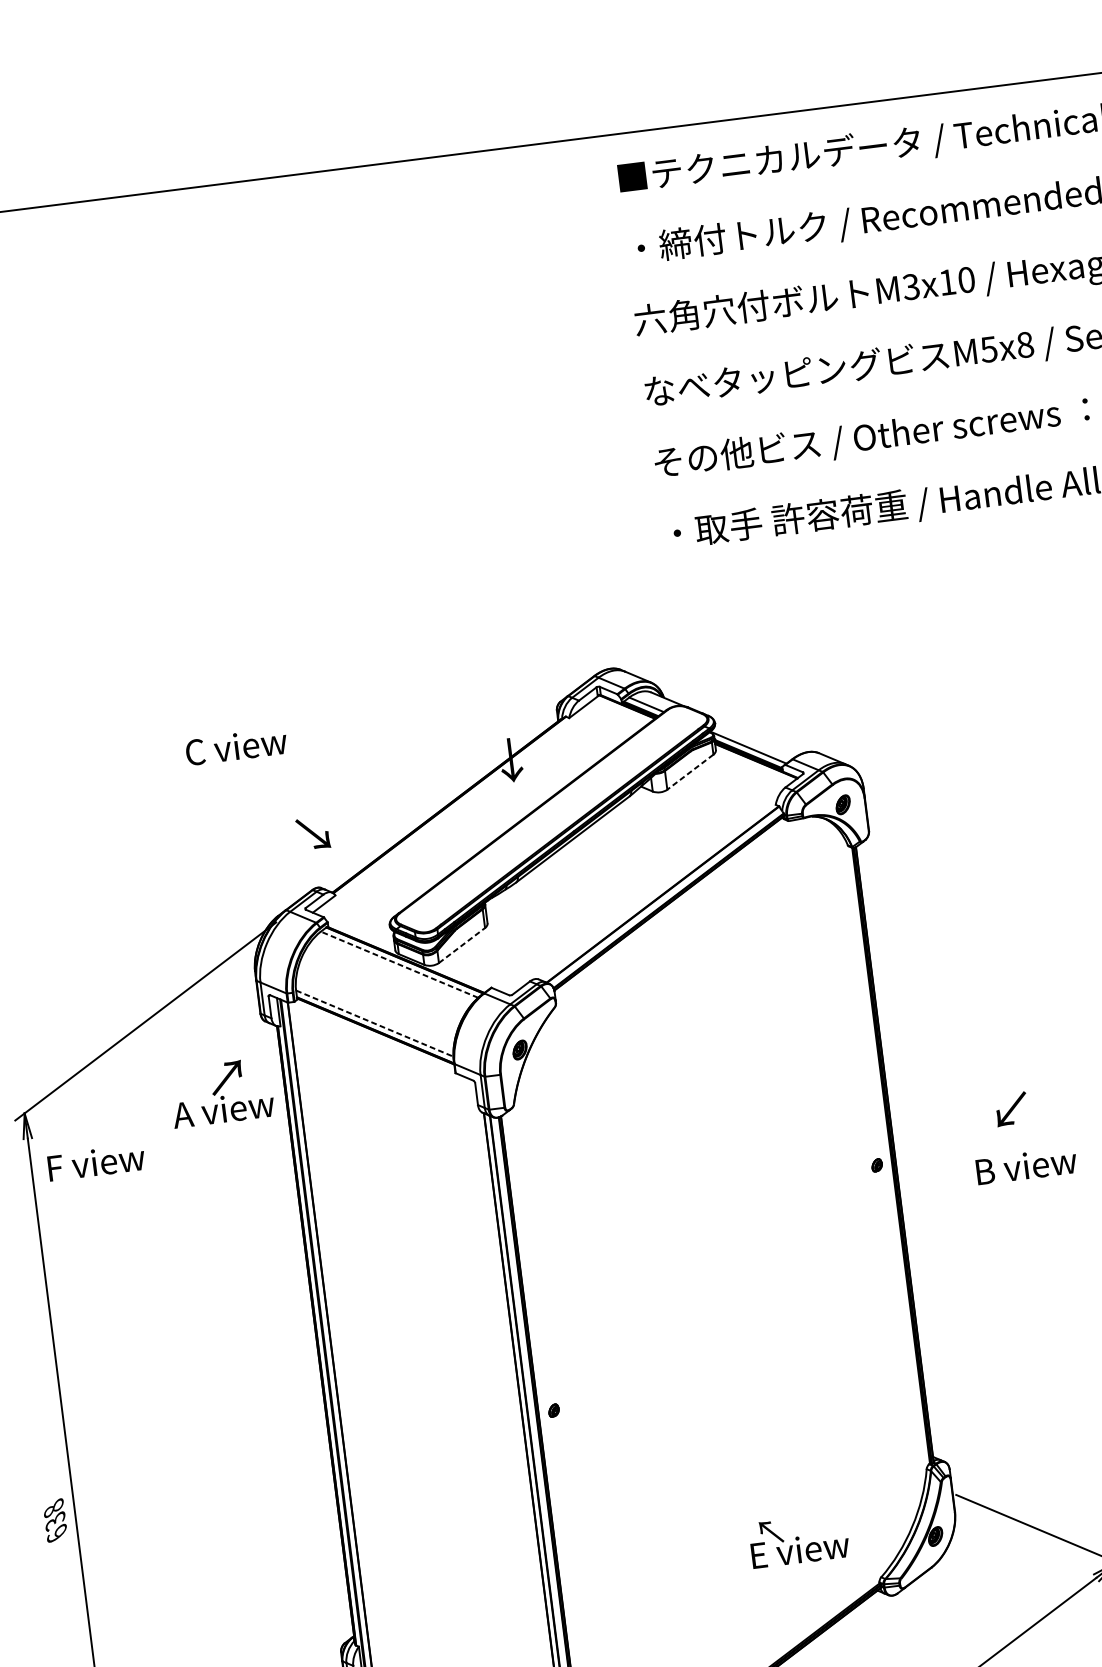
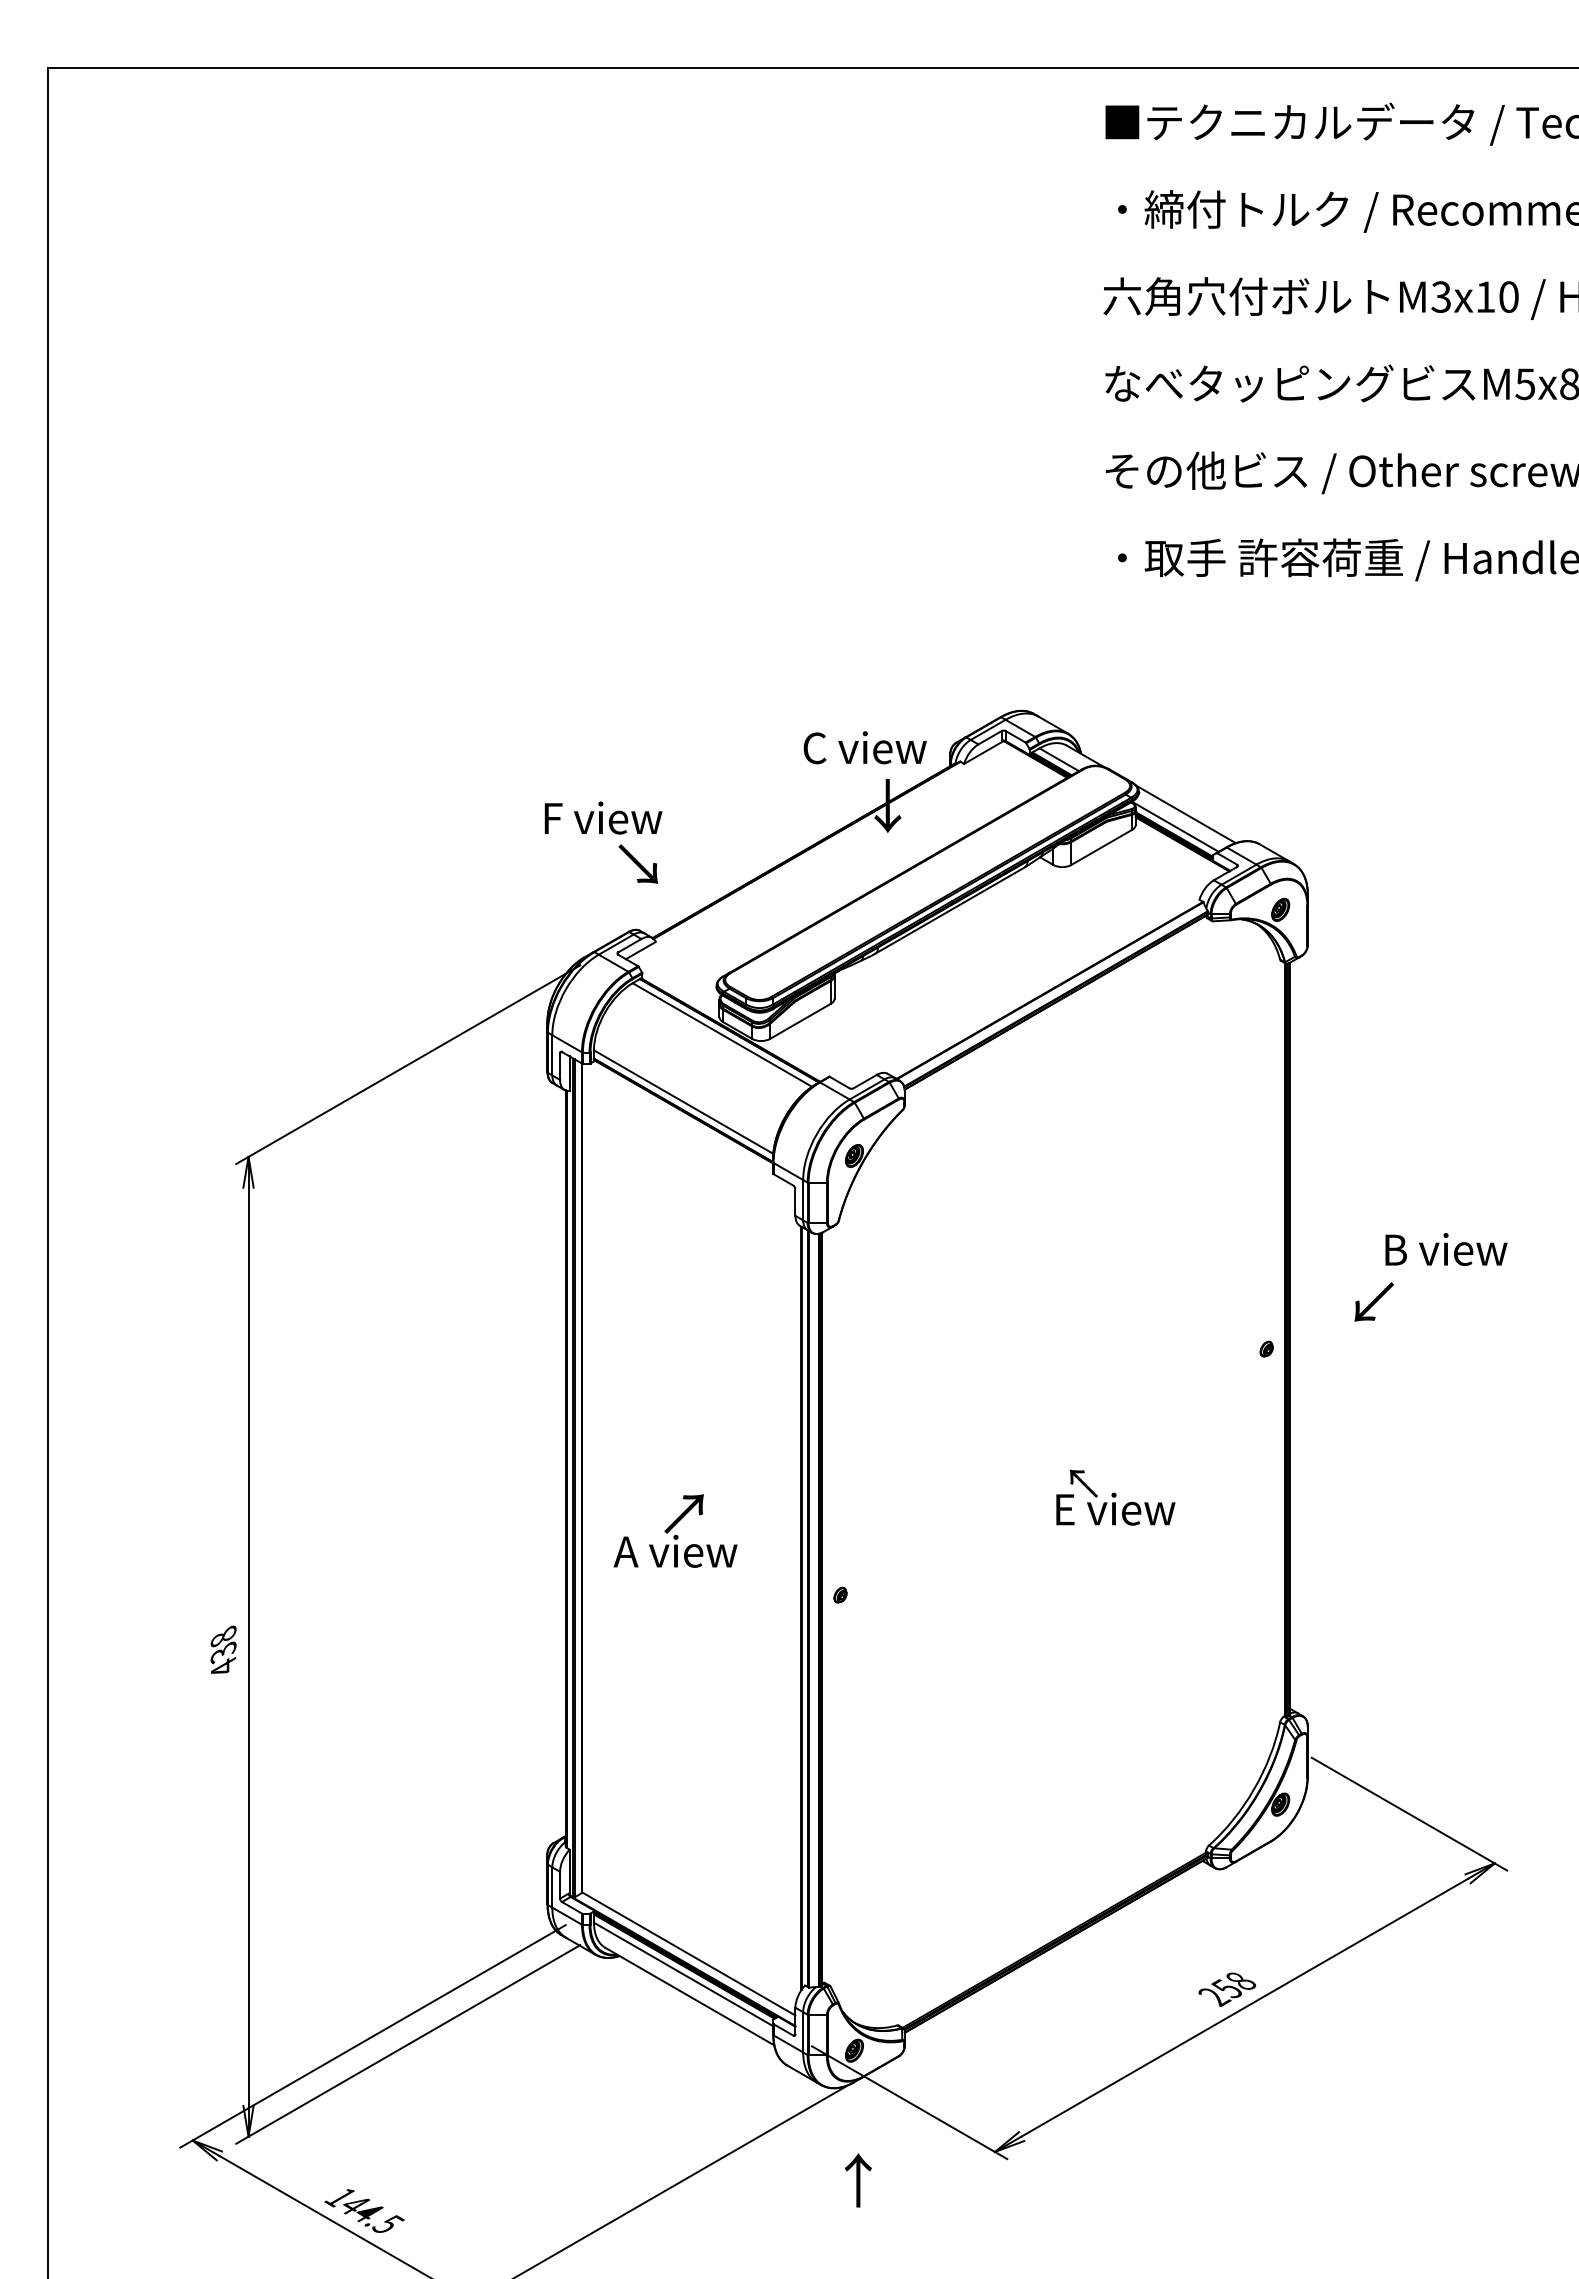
line: (755, 736) -> (1185, 814), added
text: (235, 746) -> (864, 747), moved
line: (690, 772) -> (1101, 847), dashed -> solid
line: (462, 945) -> (800, 1021), dashed -> solid
line: (399, 965) -> (722, 1035), dashed -> solid
line: (374, 1023) -> (683, 1102), dashed -> solid
text: (221, 1092) -> (675, 1530), moved
text: (1011, 1108) -> (1373, 1301), moved
text: (96, 1162) -> (603, 817), moved
text: (1026, 1165) -> (1446, 1249), moved
text: (56, 1533) -> (223, 1667), 638 -> 438
text: (798, 1540) -> (1115, 1497), moved

